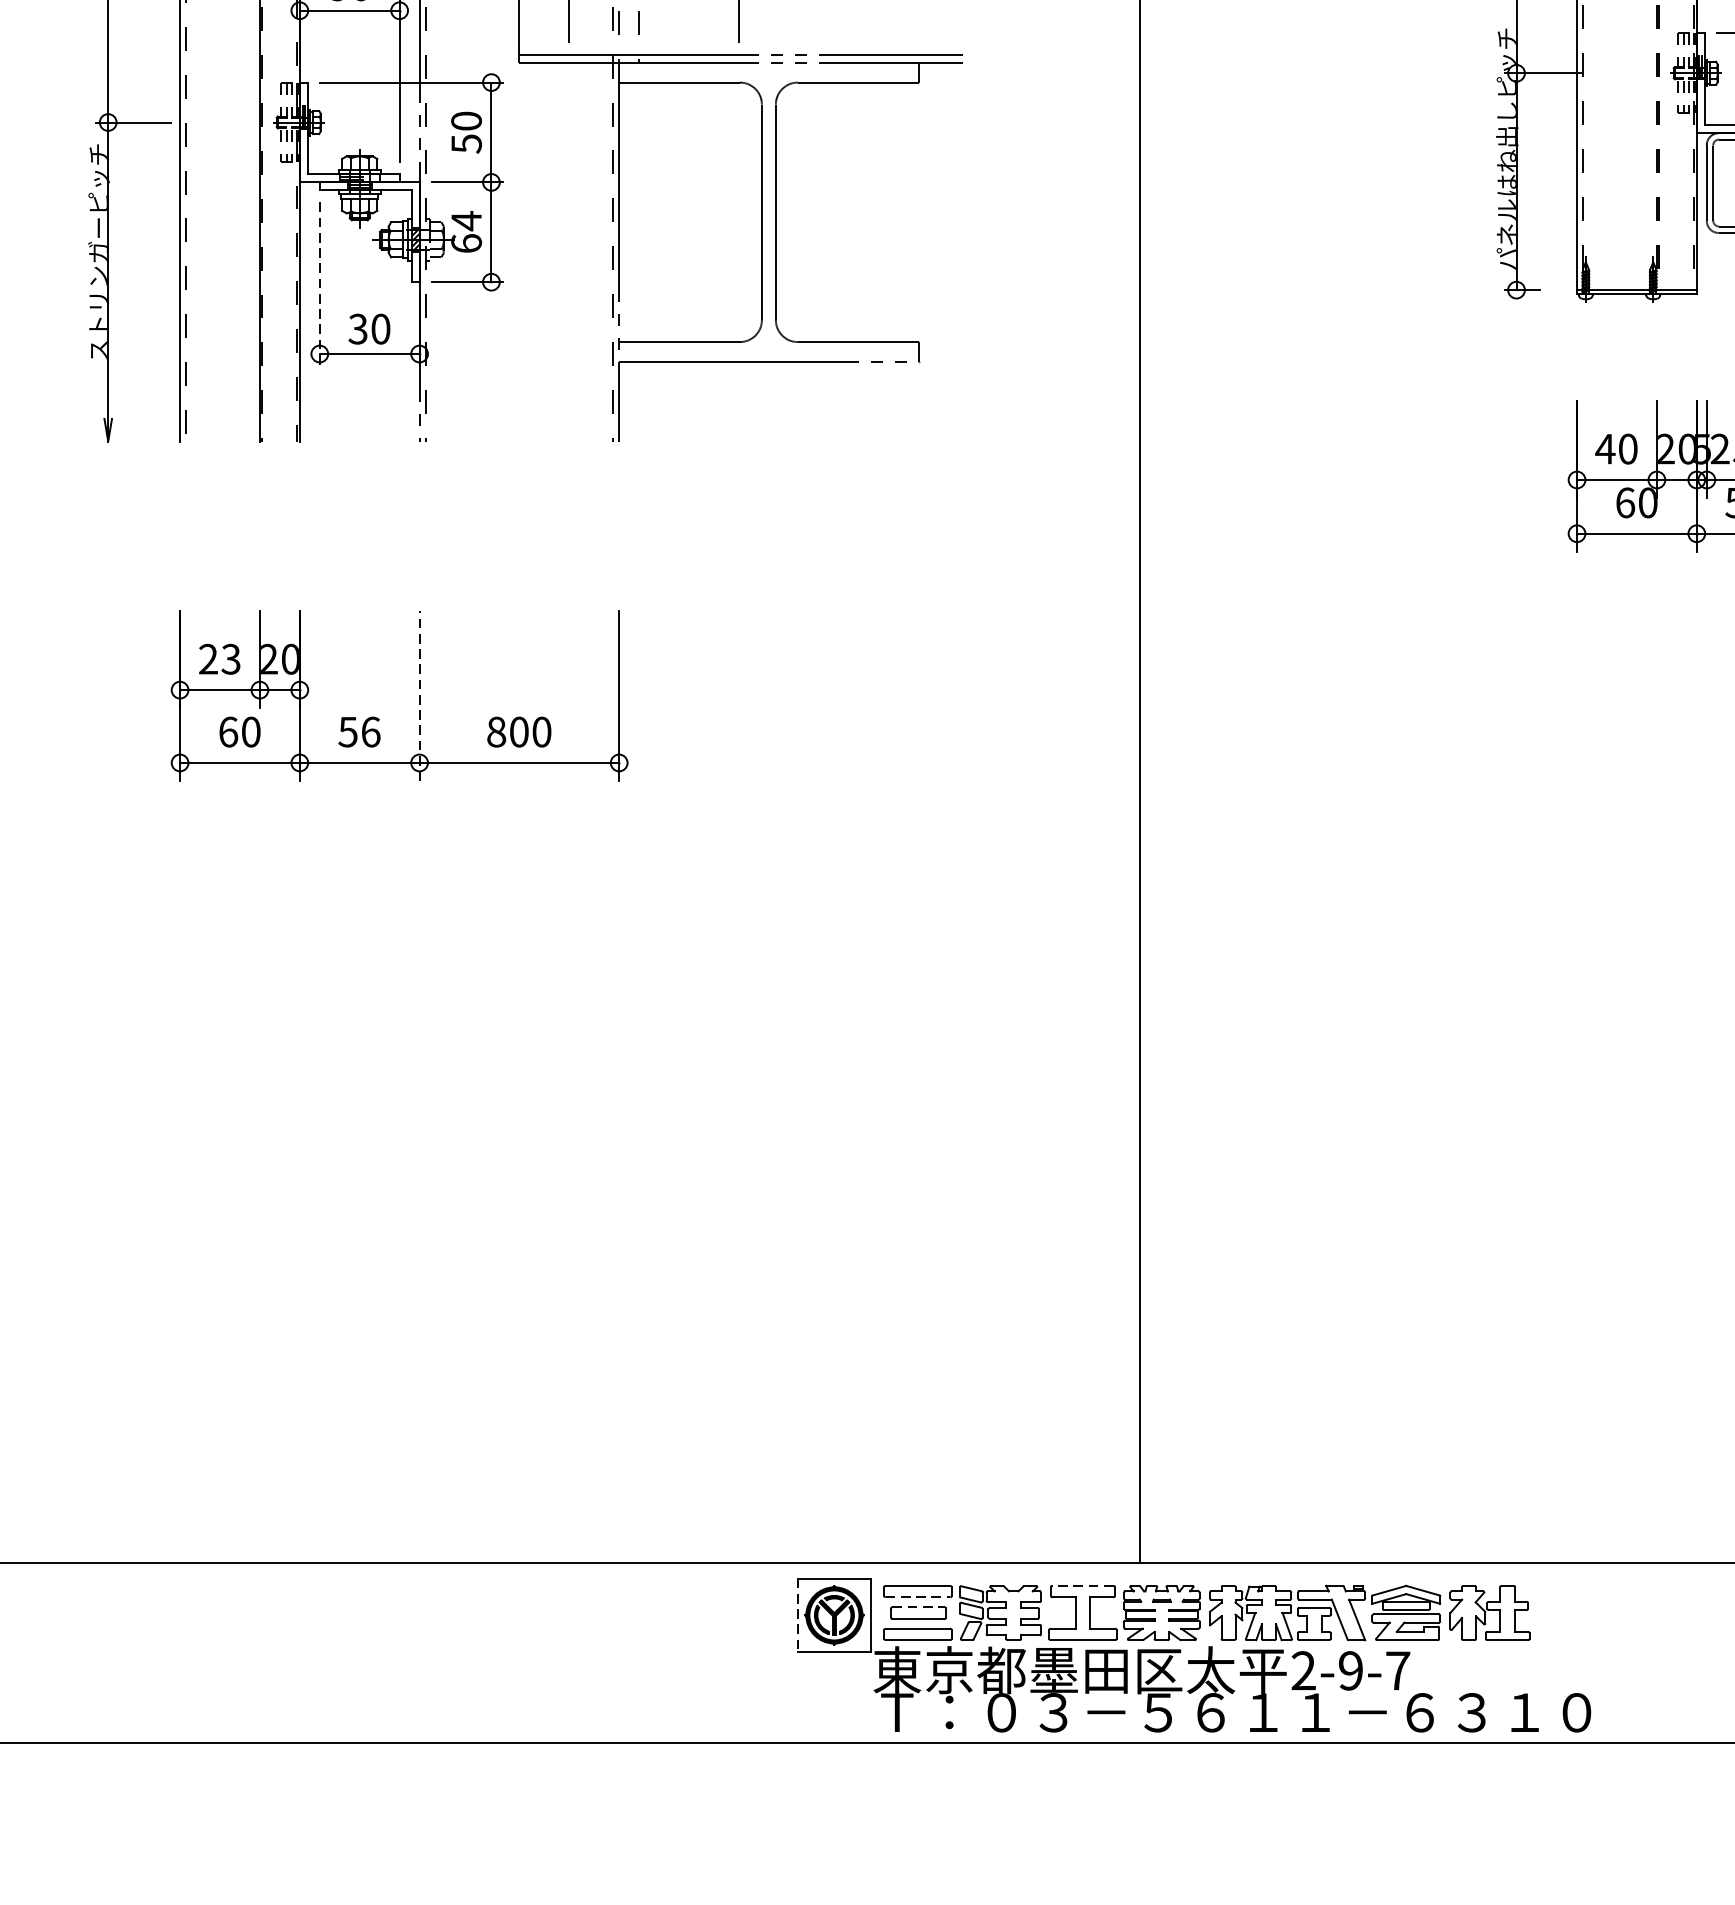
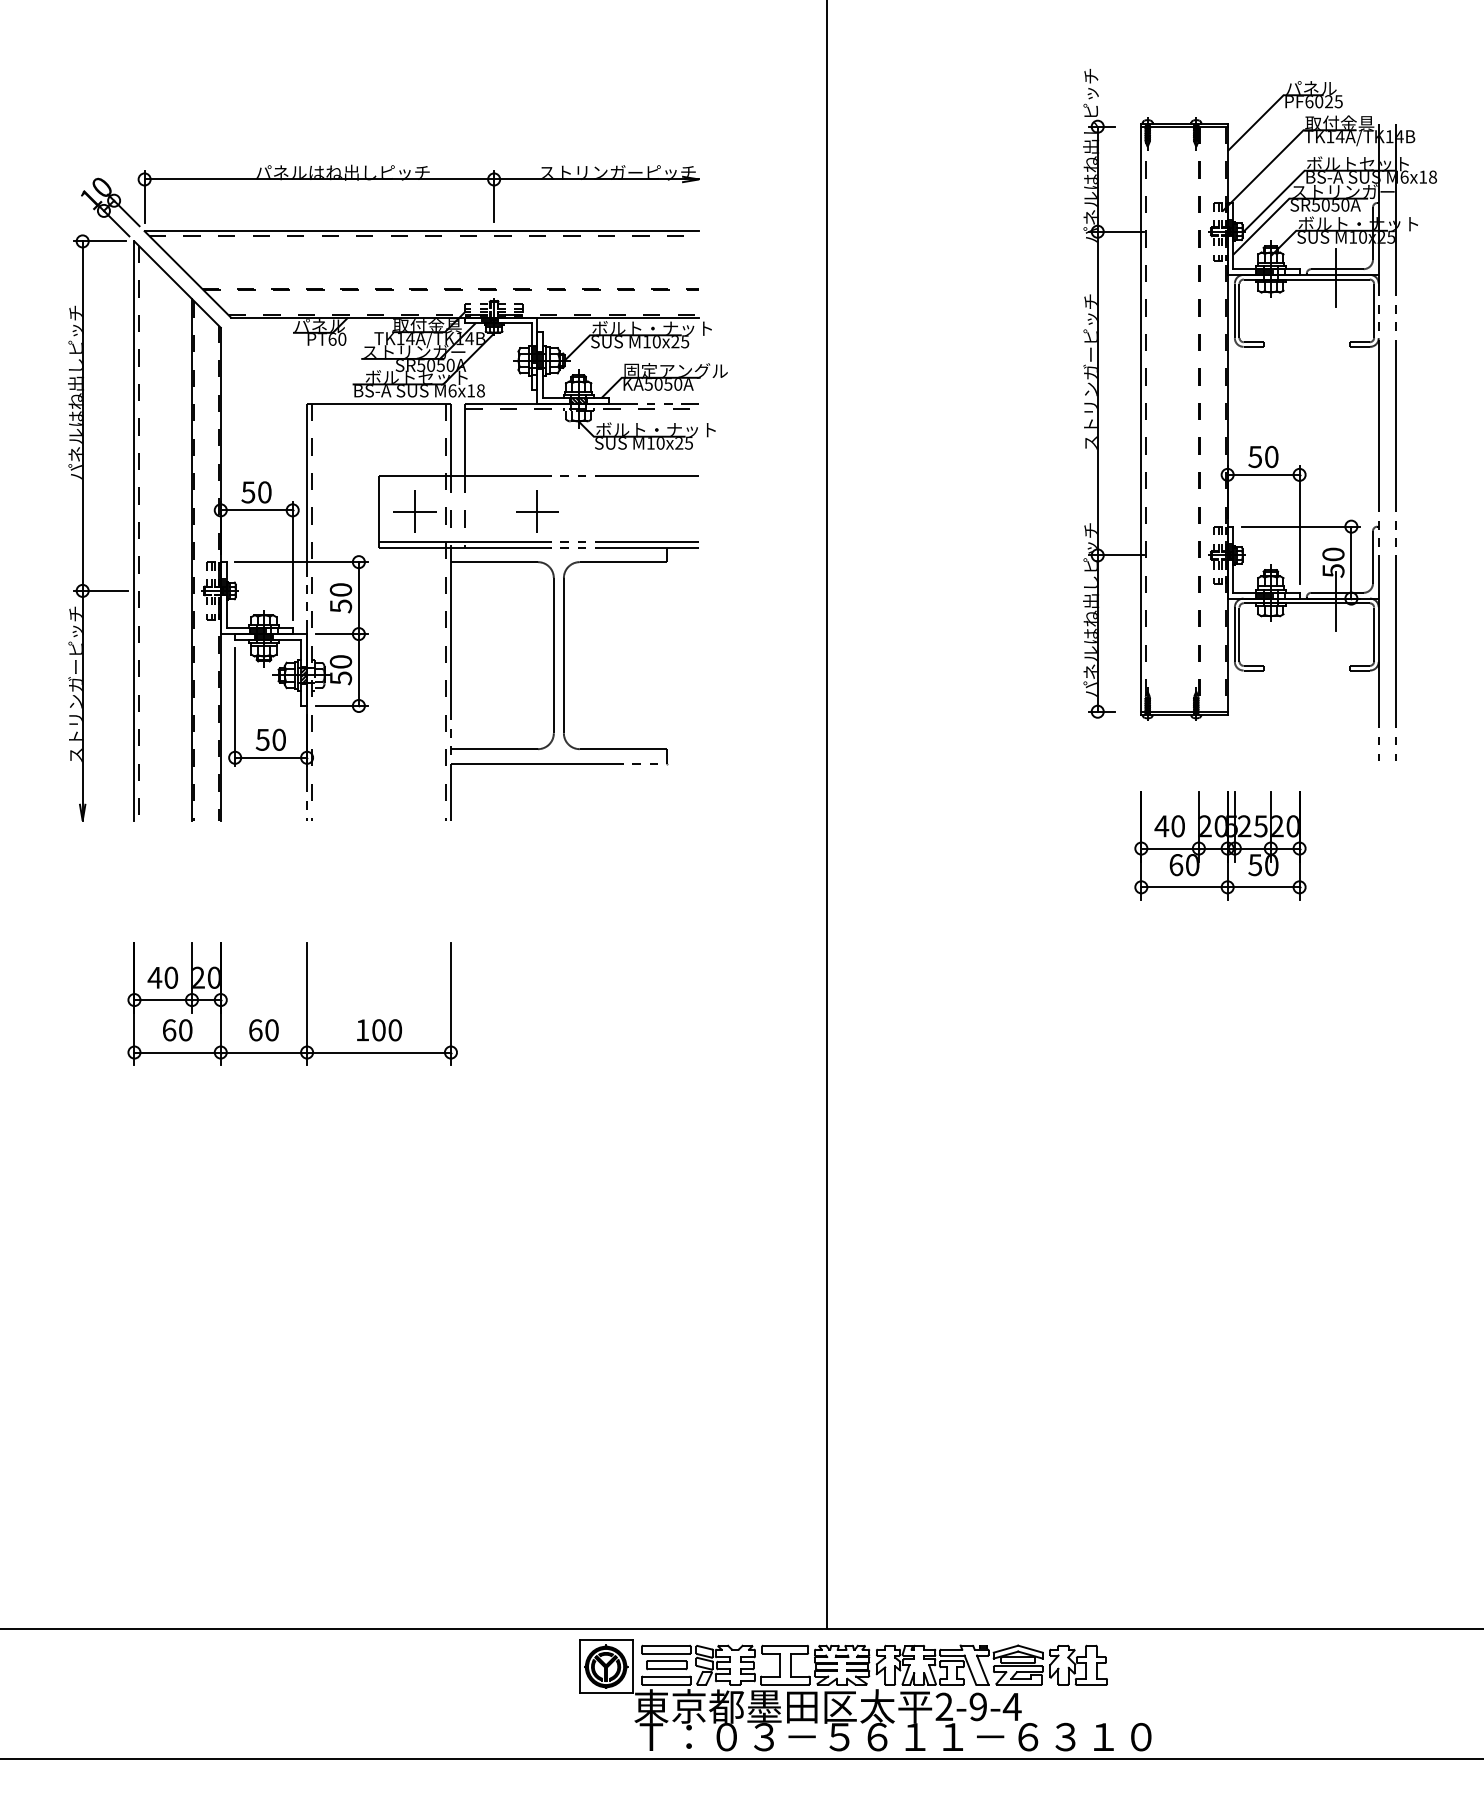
line: (568, 12) -> (414, 511), added
line: (737, 12) -> (536, 511), added
text: (465, 231) -> (340, 669), 64 -> 50
line: (320, 284) -> (235, 707), dashed -> solid
text: (357, 328) -> (262, 739), 30 -> 50
text: (218, 658) -> (162, 977), 23 -> 40
line: (420, 694) -> (307, 1003), dashed -> solid
text: (359, 732) -> (263, 1030), 56 -> 60
text: (496, 732) -> (362, 1030), 800 -> 100
line: (1081, 1585) -> (784, 1645), dashed -> solid
line: (918, 1596) -> (666, 1653), dashed -> solid
line: (918, 1607) -> (666, 1661), dashed -> solid
line: (797, 1616) -> (579, 1667), dashed -> solid
text: (1396, 1670) -> (1011, 1706), 2-9-7 -> 2-9-4

